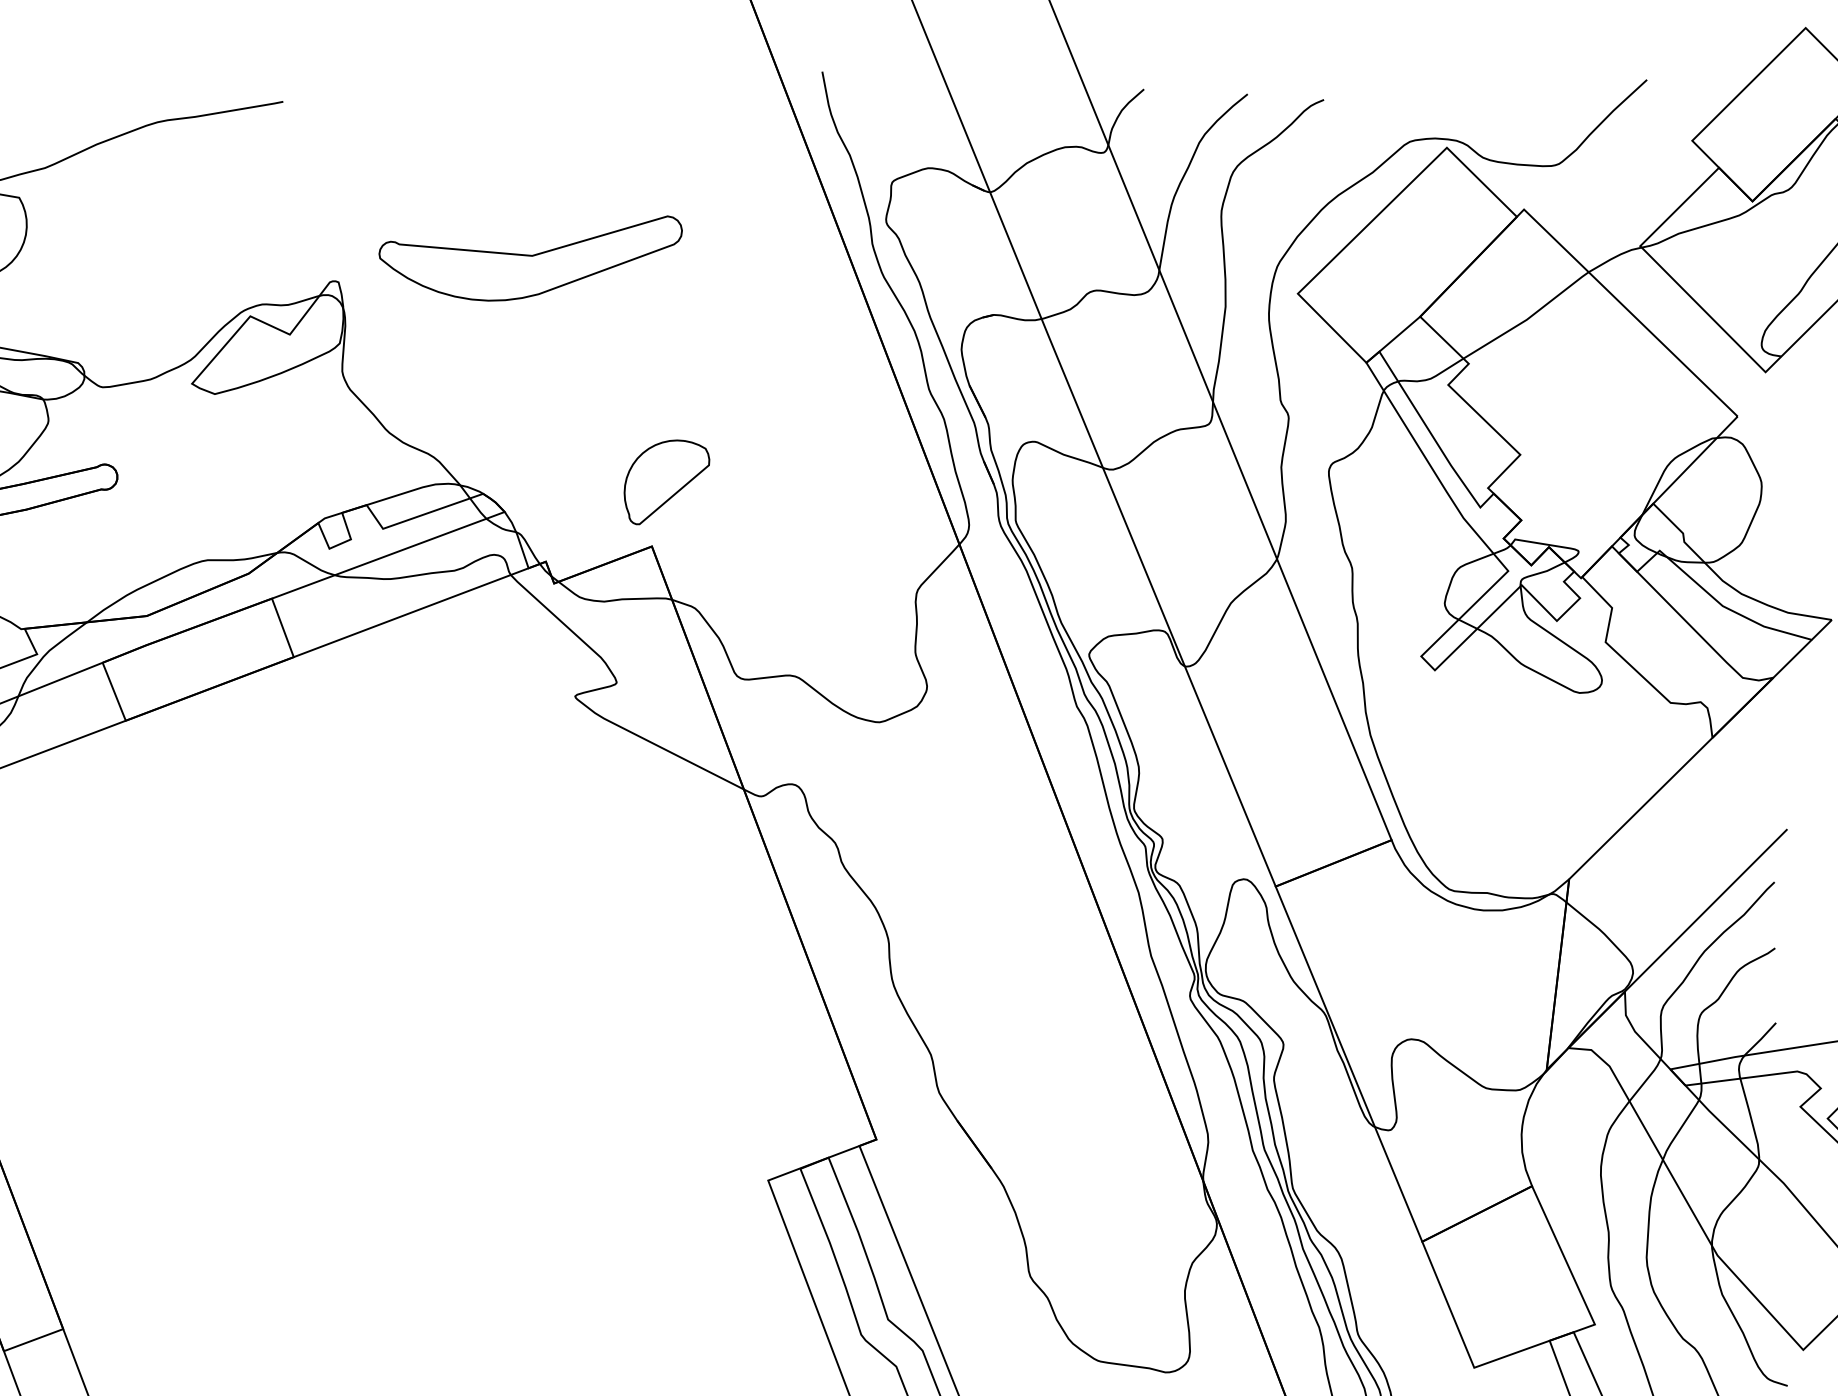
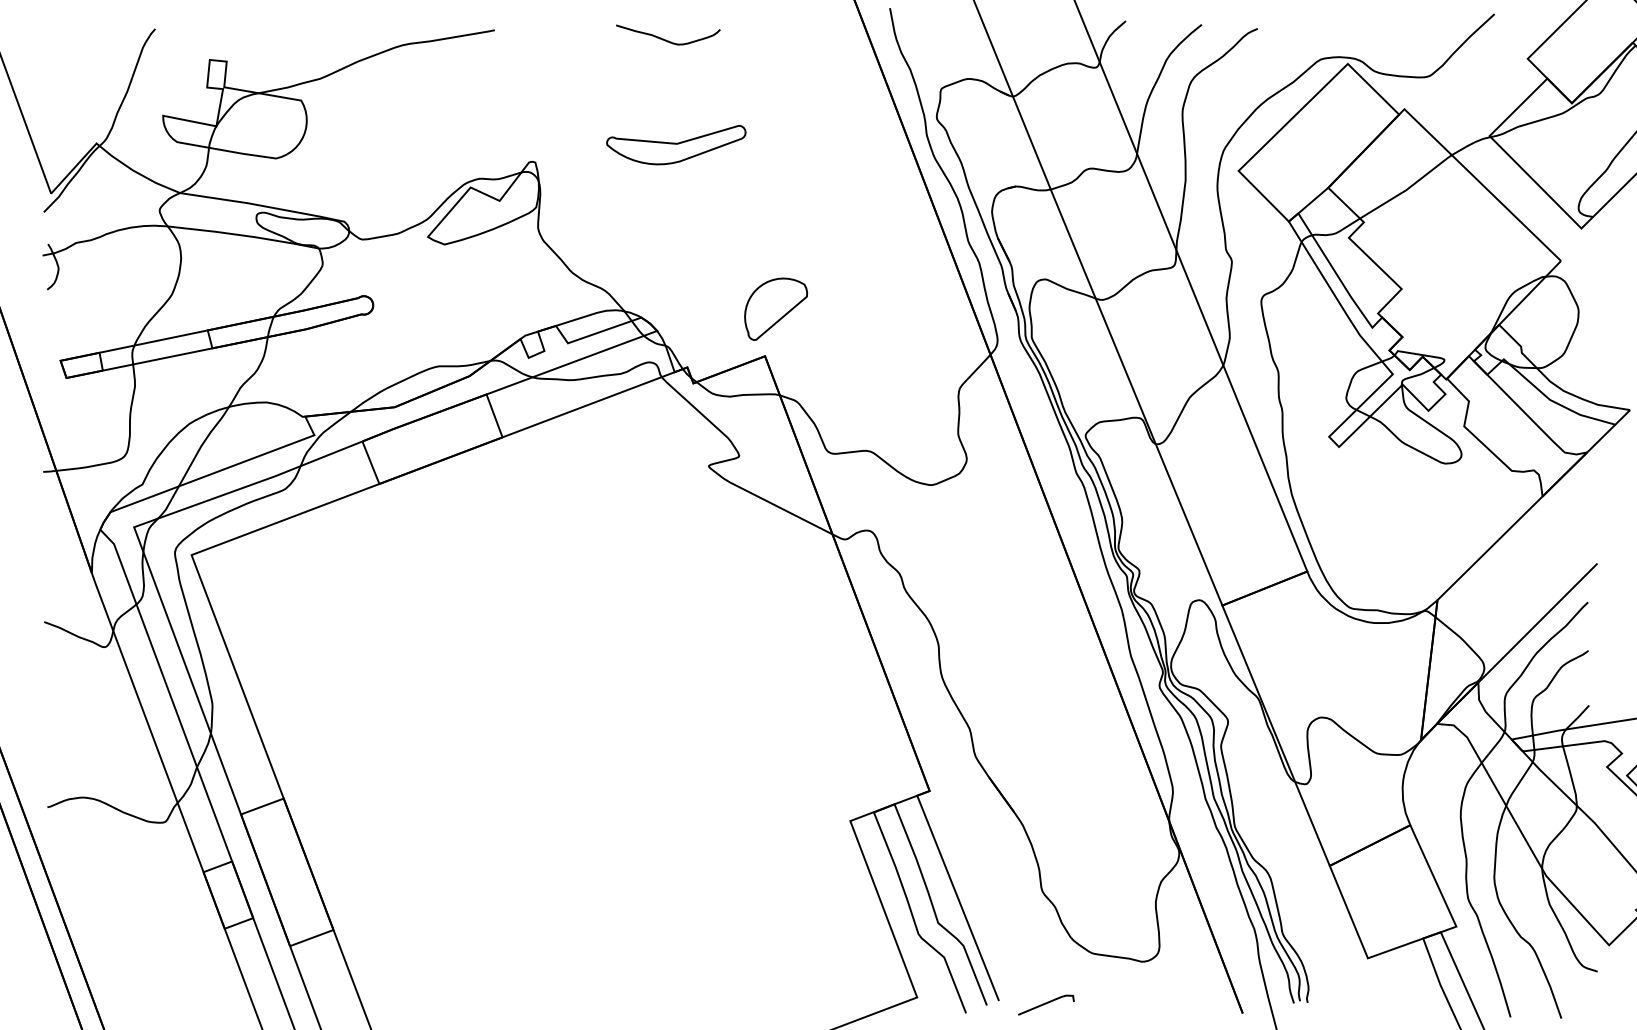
curve: (517, 114) -> (666, 39), added
part: (531, 257) -> (676, 144), size x0.62

